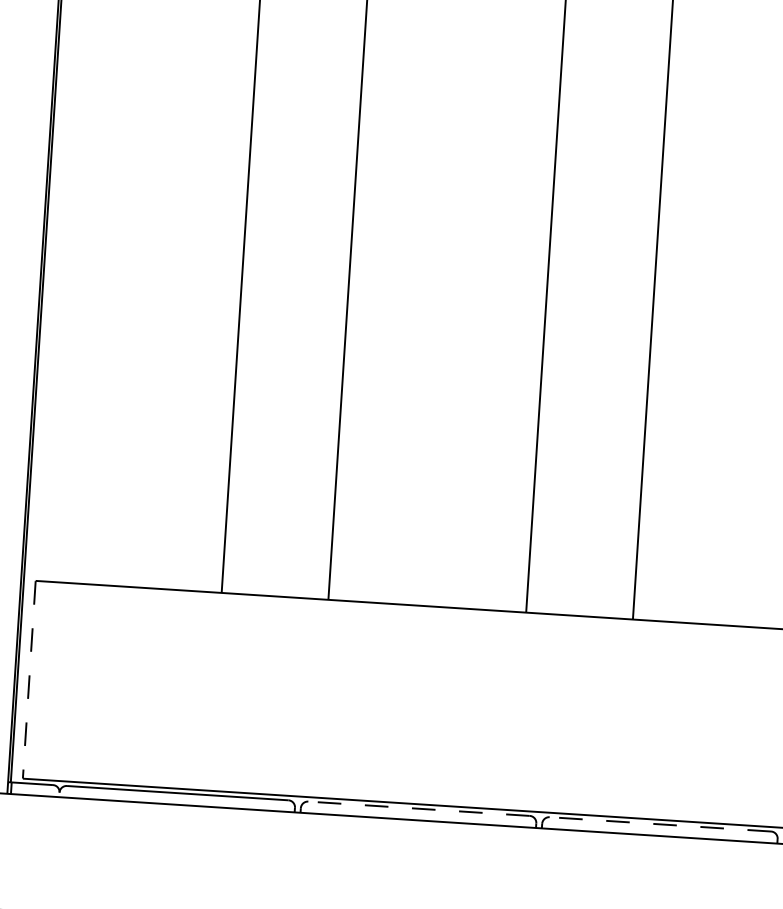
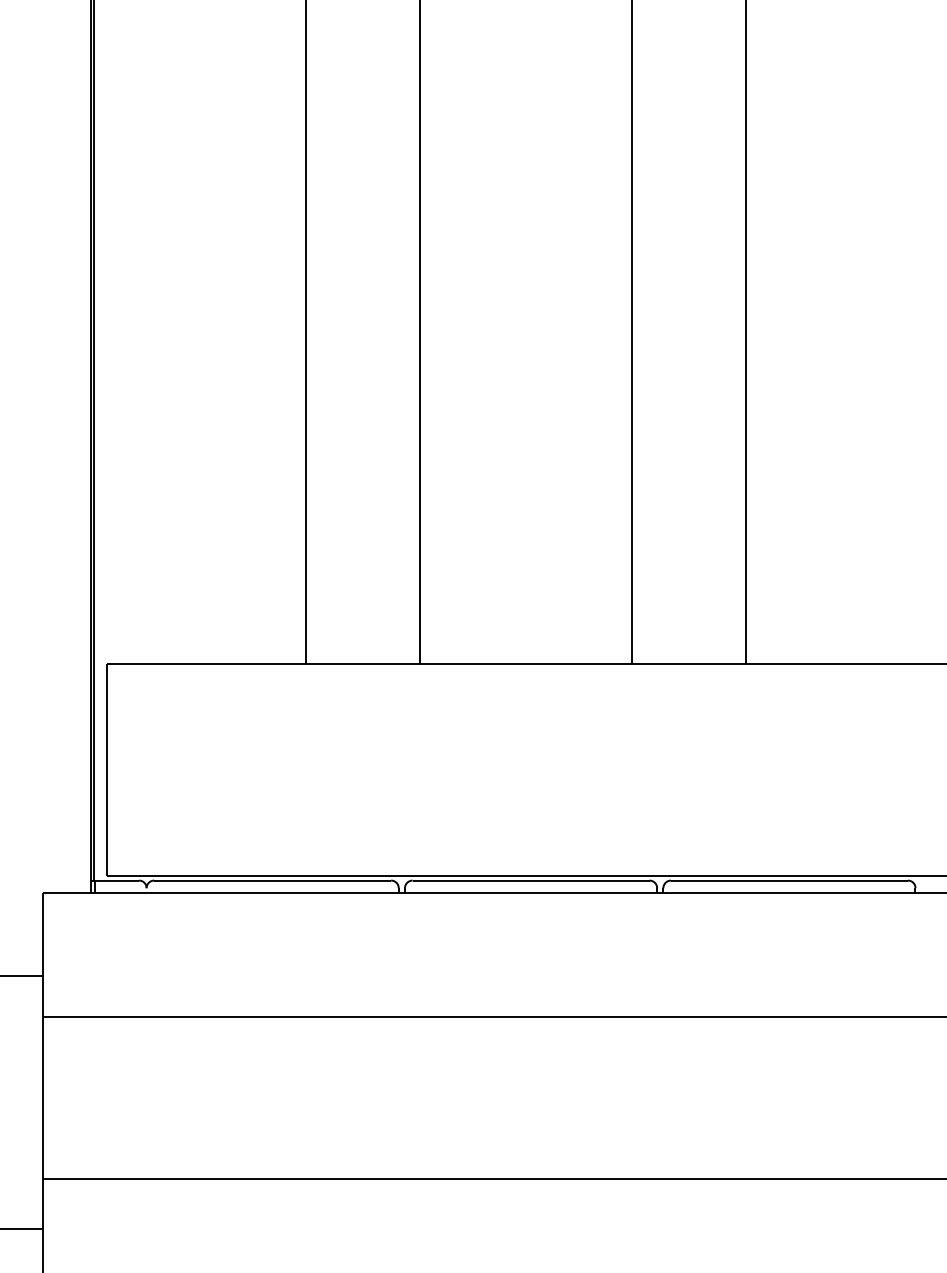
line: (29, 679) -> (106, 769), dashed -> solid
line: (418, 808) -> (530, 880), dashed -> solid
line: (659, 824) -> (788, 880), dashed -> solid

